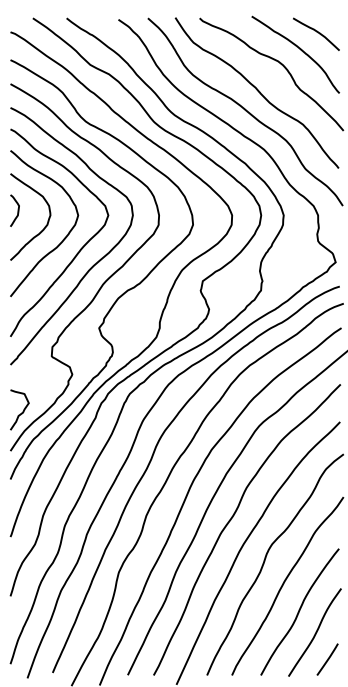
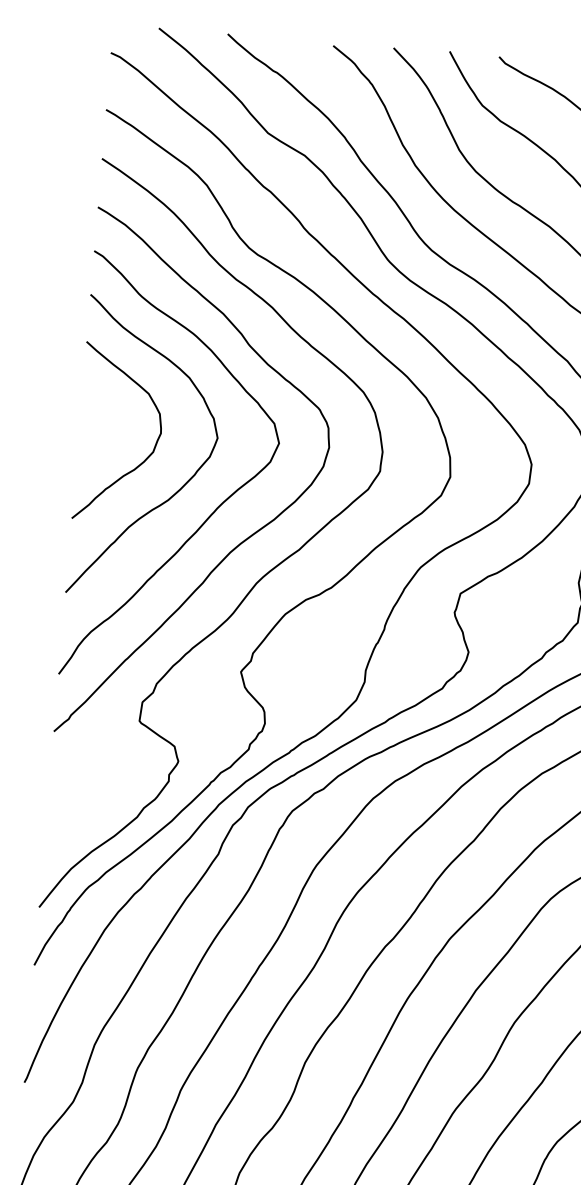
curve: (17, 210) -> (94, 417), removed
curve: (22, 411) -> (70, 828), removed

